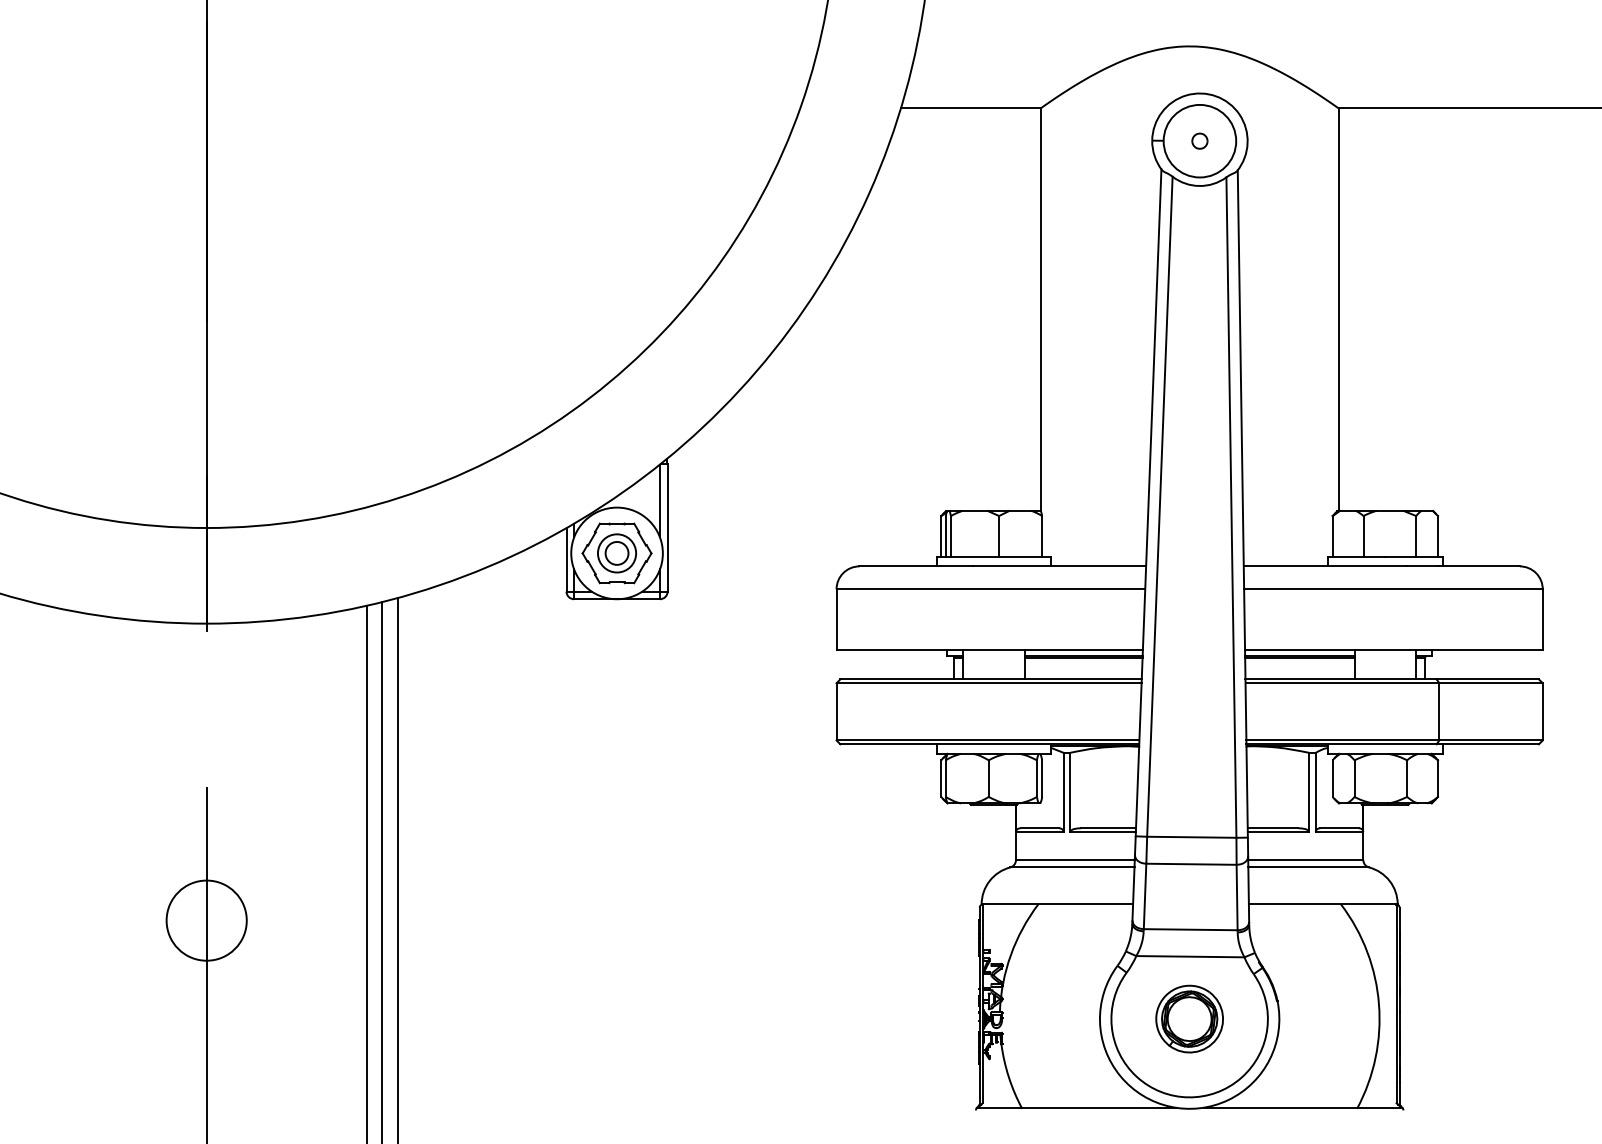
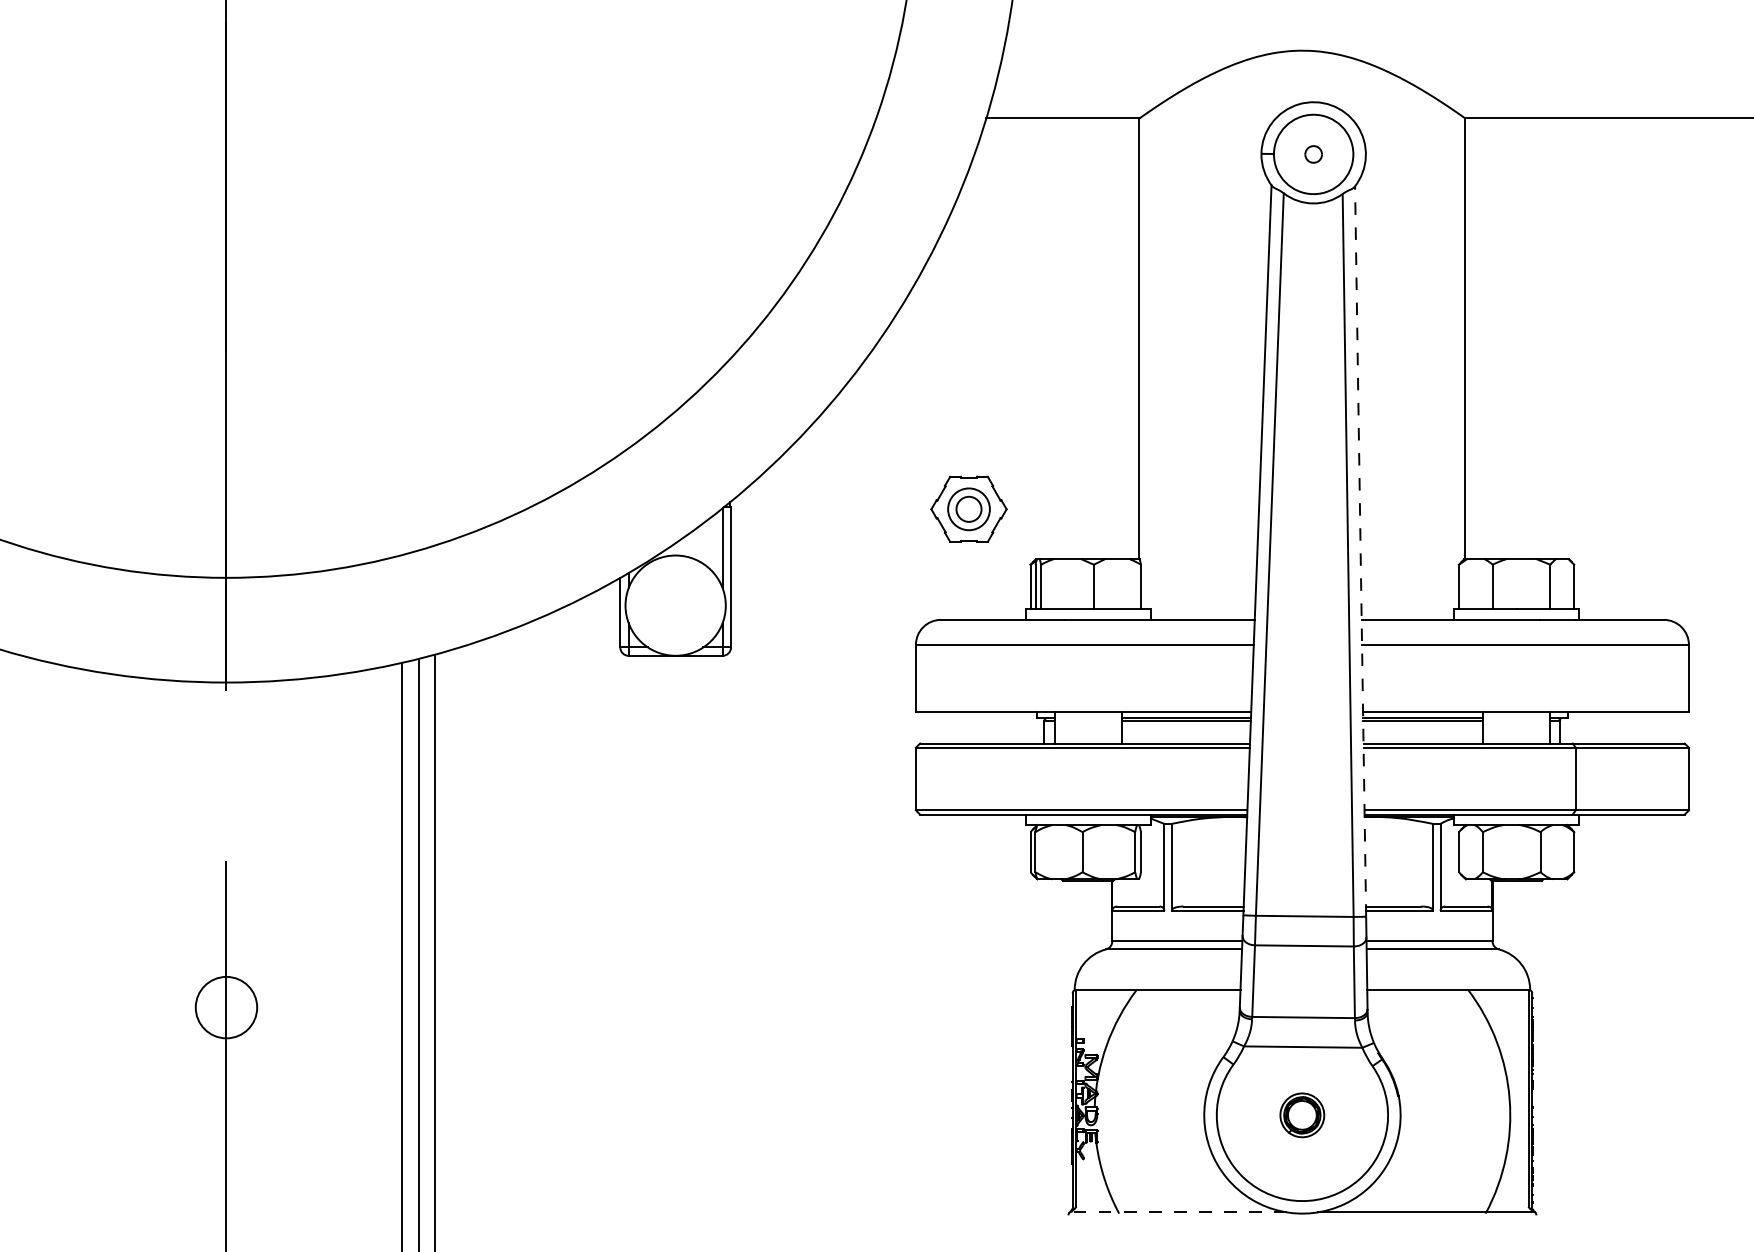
line: (1242, 503) -> (1360, 551), solid -> dashed
part: (616, 553) -> (968, 509), moved
circle: (206, 920) -> (226, 1007), size x0.7
part: (1189, 1018) -> (1302, 1114), size x0.6
line: (1075, 1107) -> (1177, 1212), solid -> dashed

